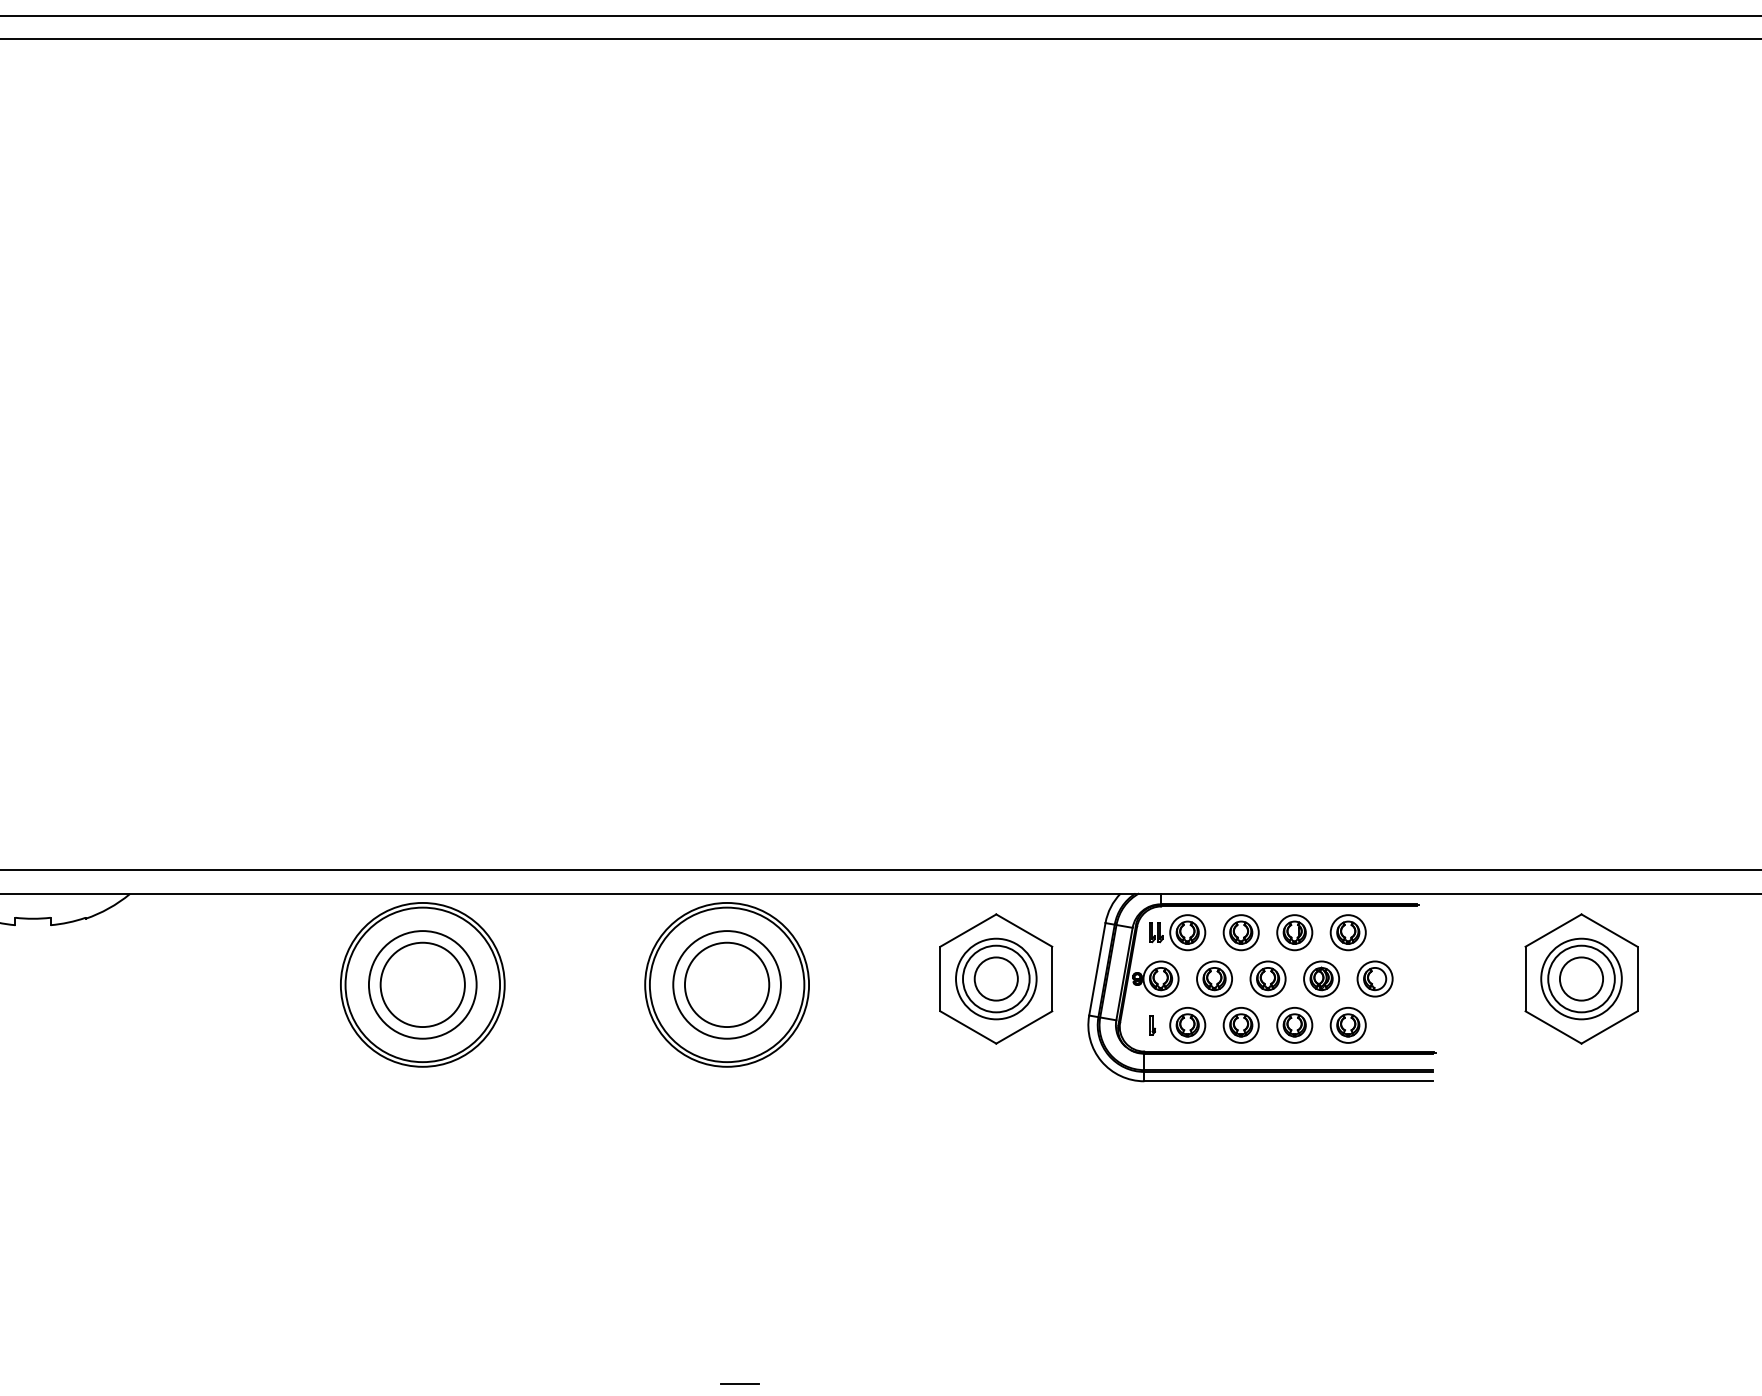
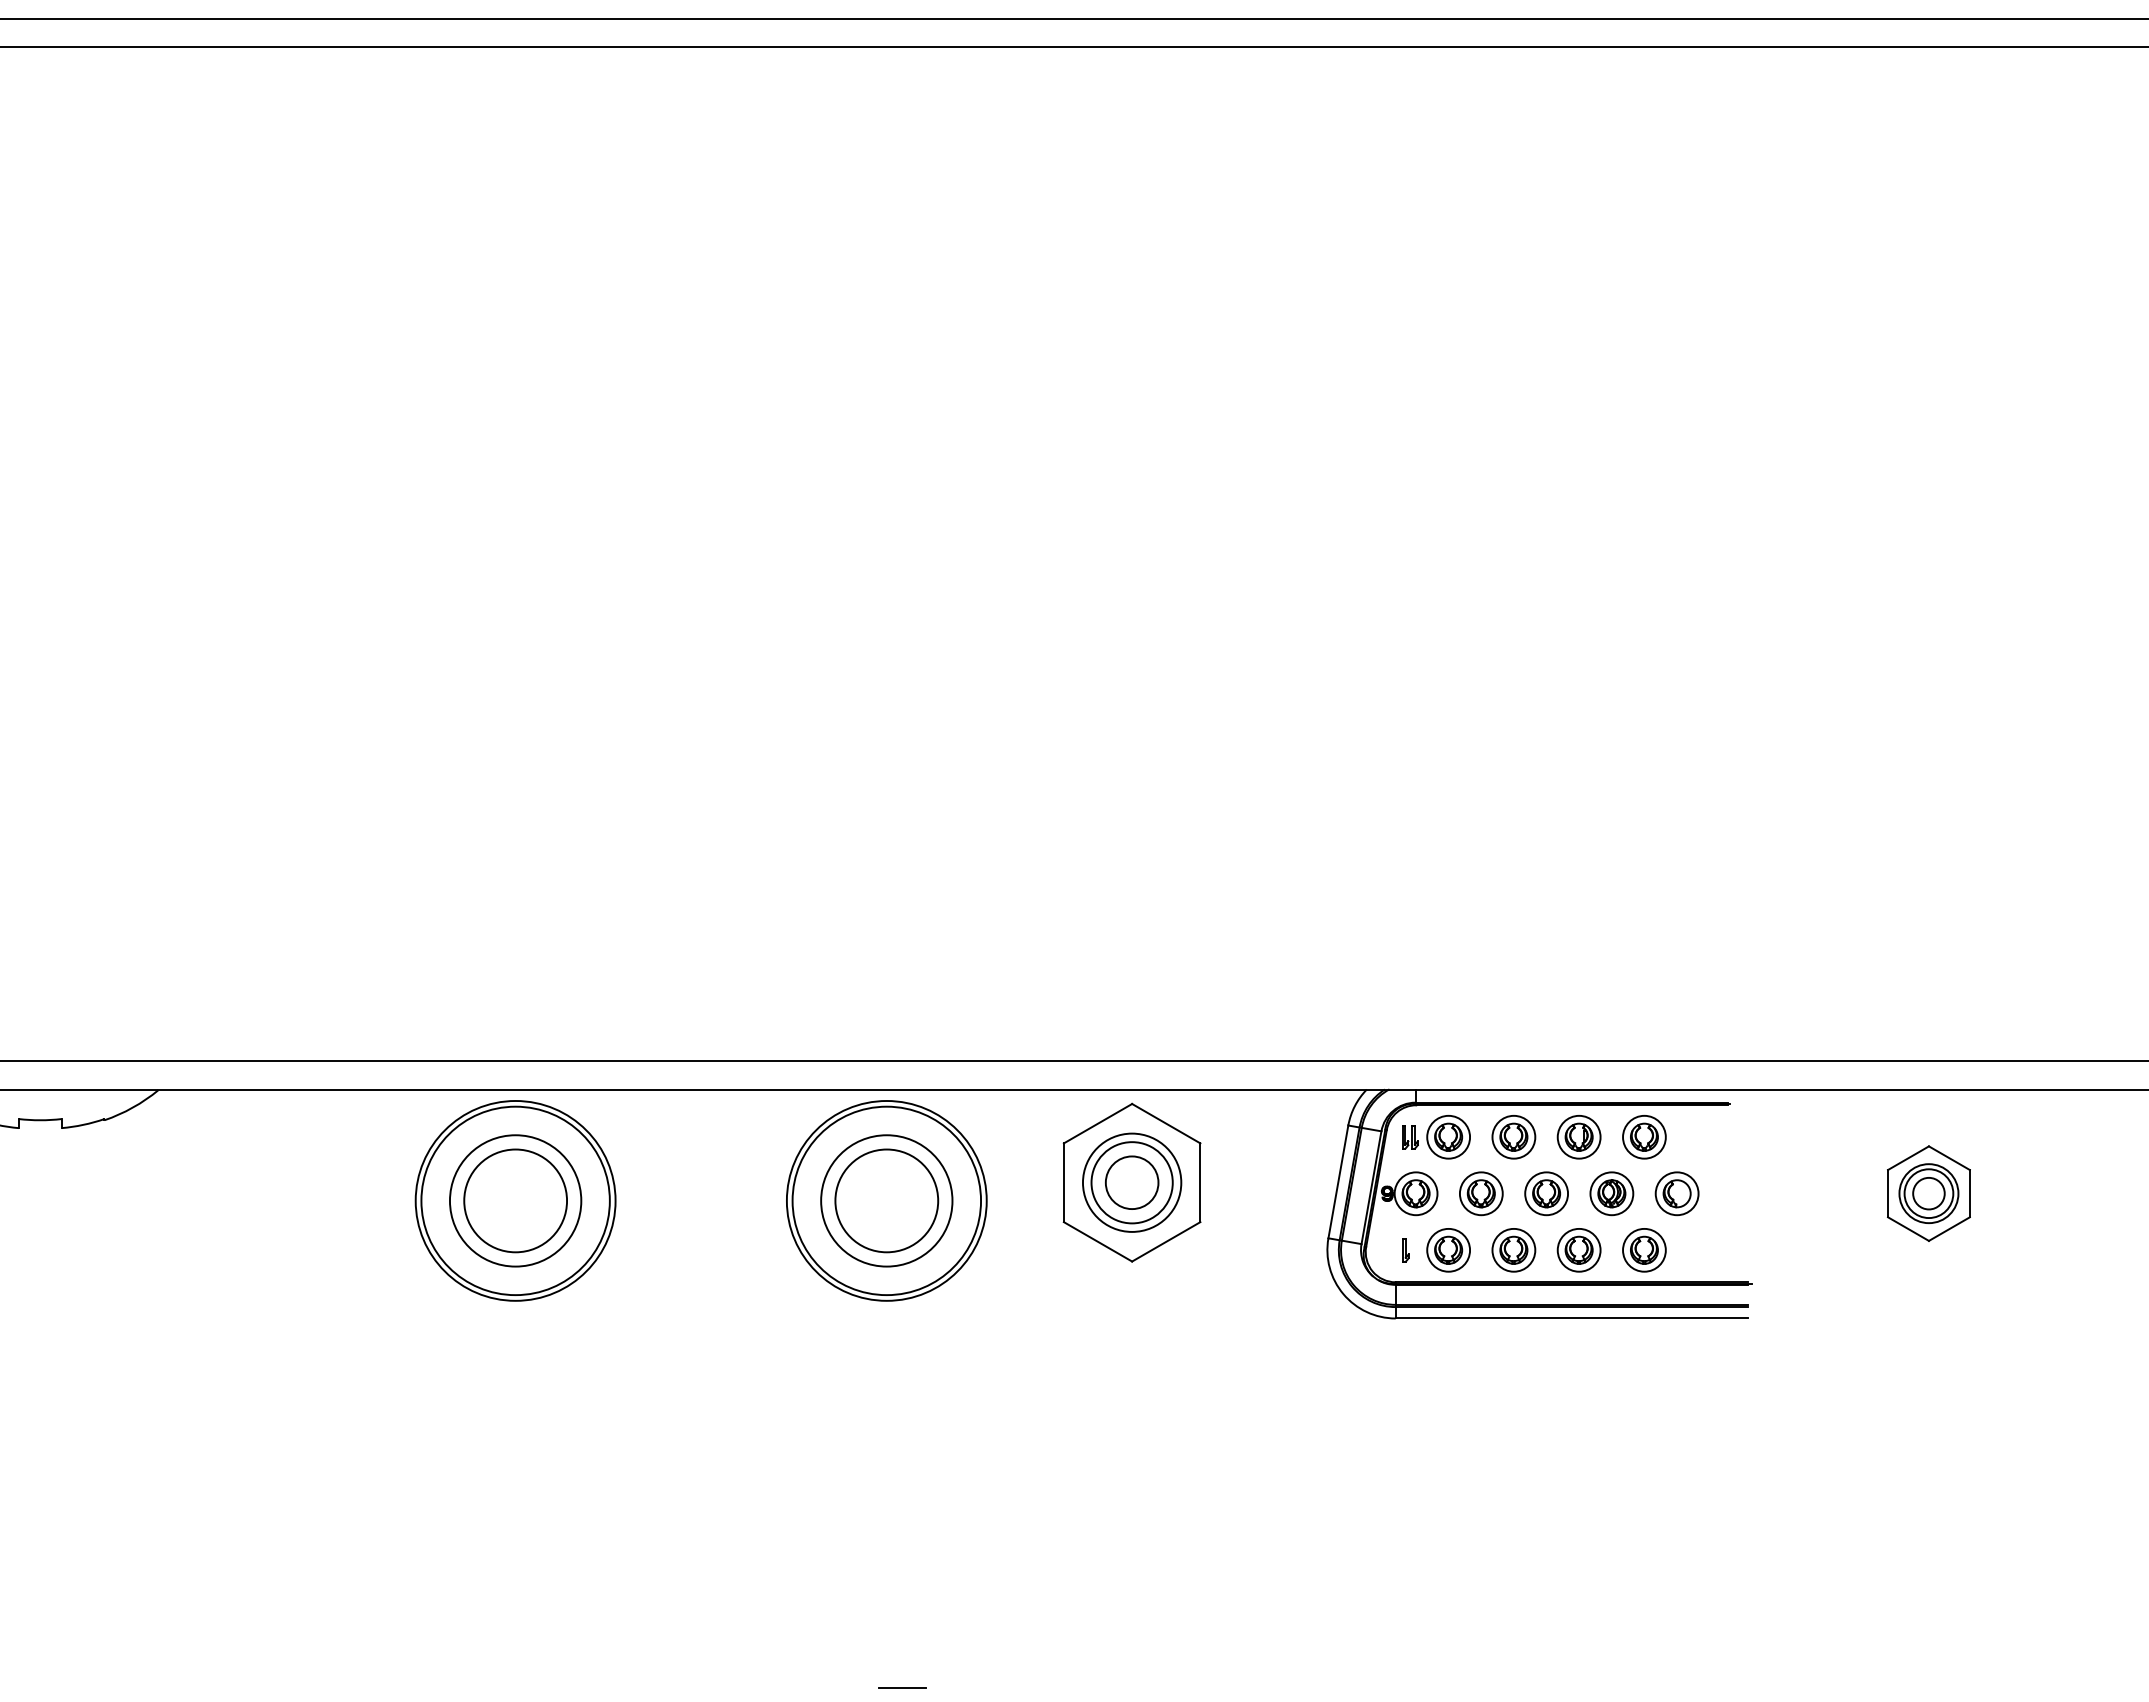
part: (995, 978) -> (1131, 1182), moved
part: (1581, 978) -> (1928, 1193), size x0.6

